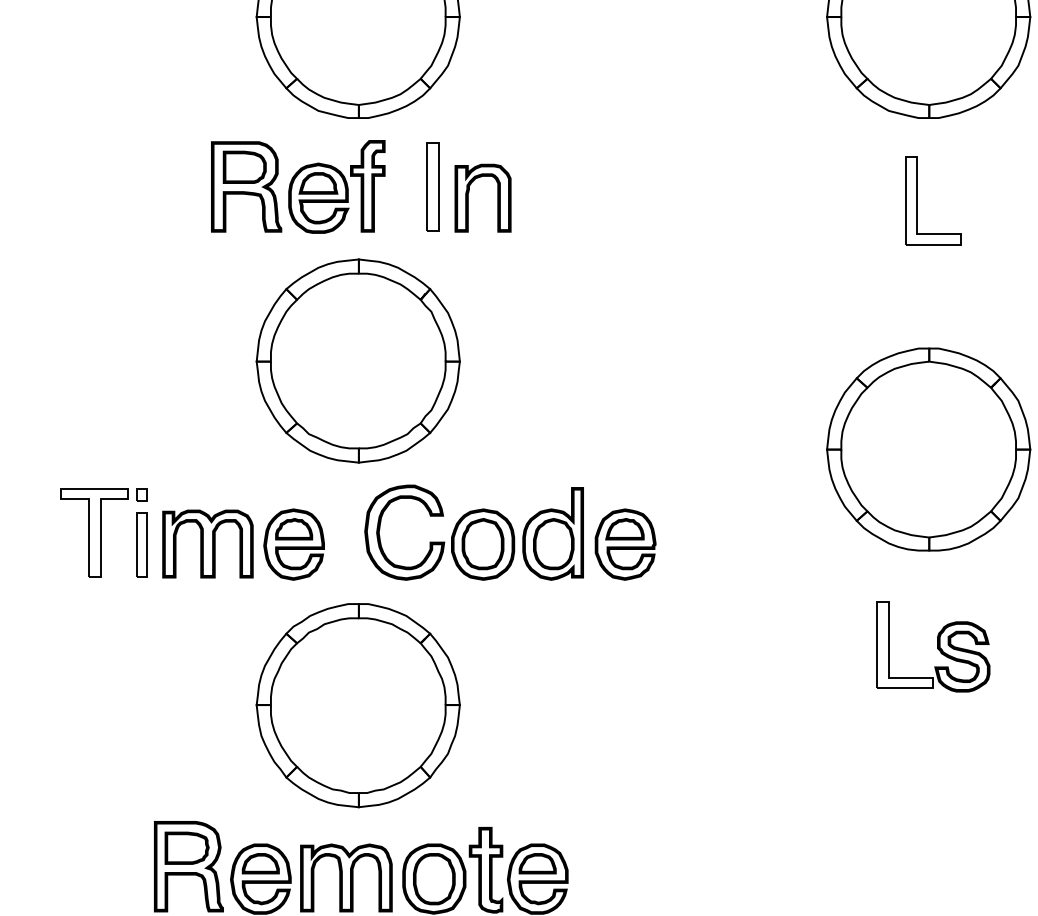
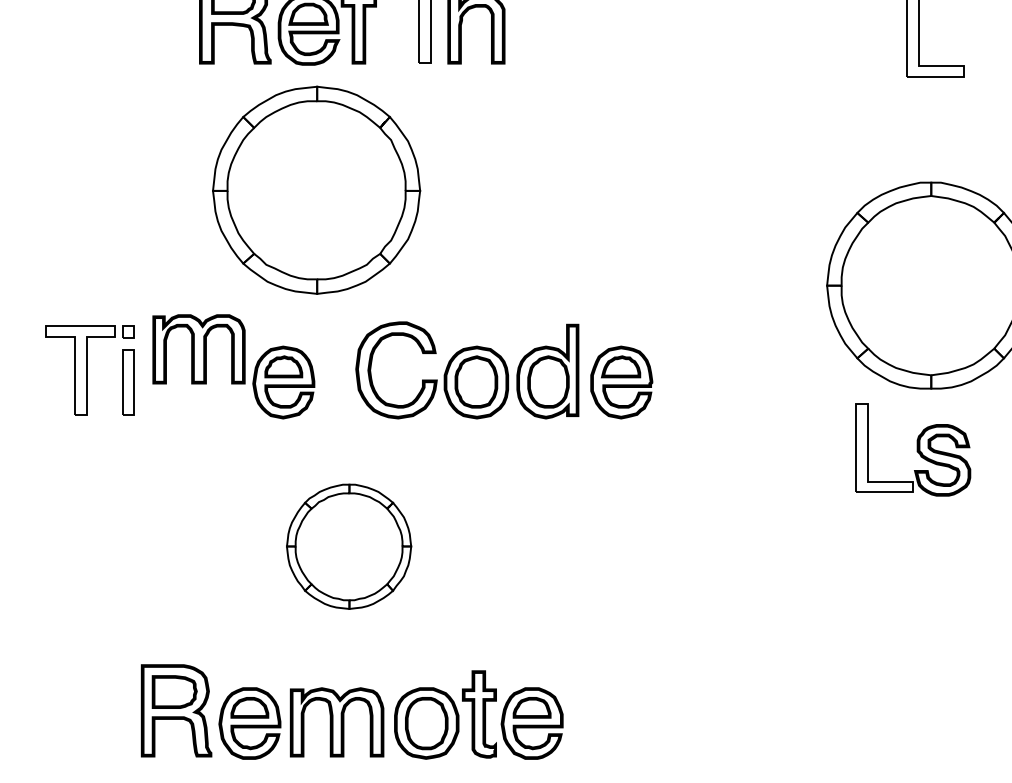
part: (357, 360) -> (315, 189), moved
part: (207, 543) -> (198, 348), moved
part: (933, 646) -> (913, 449), moved
part: (357, 705) -> (348, 546), size x0.6

